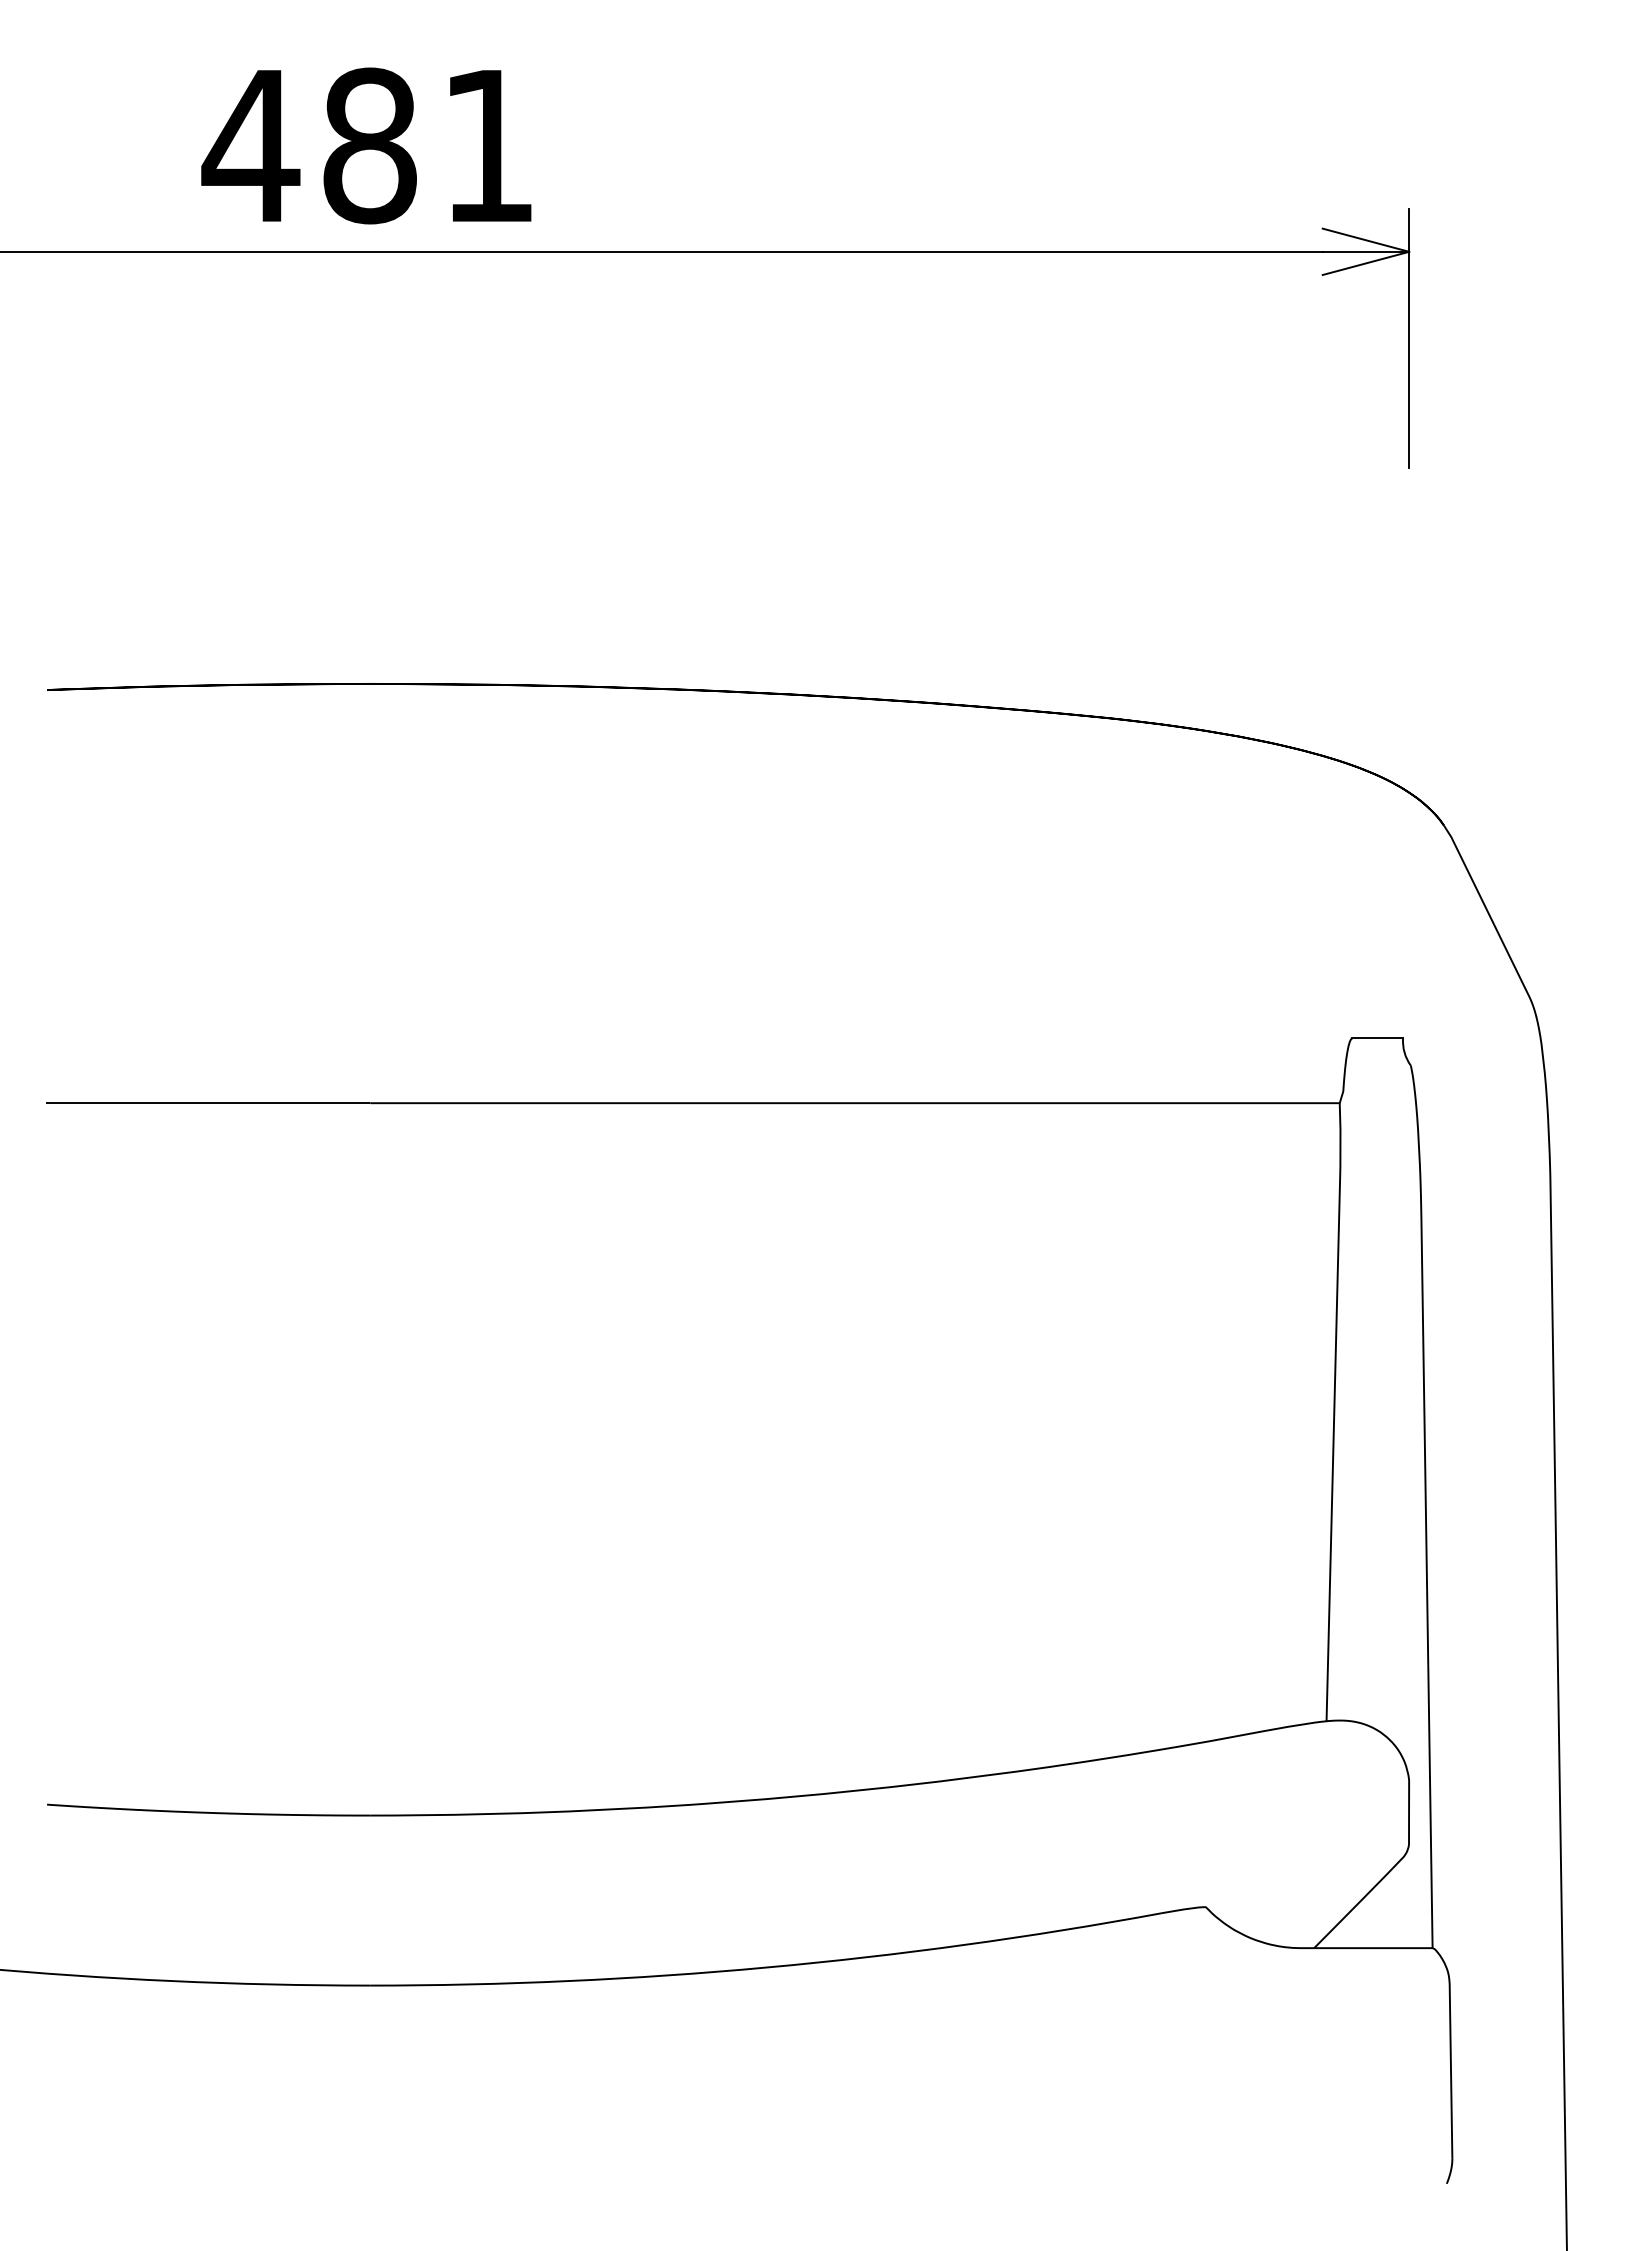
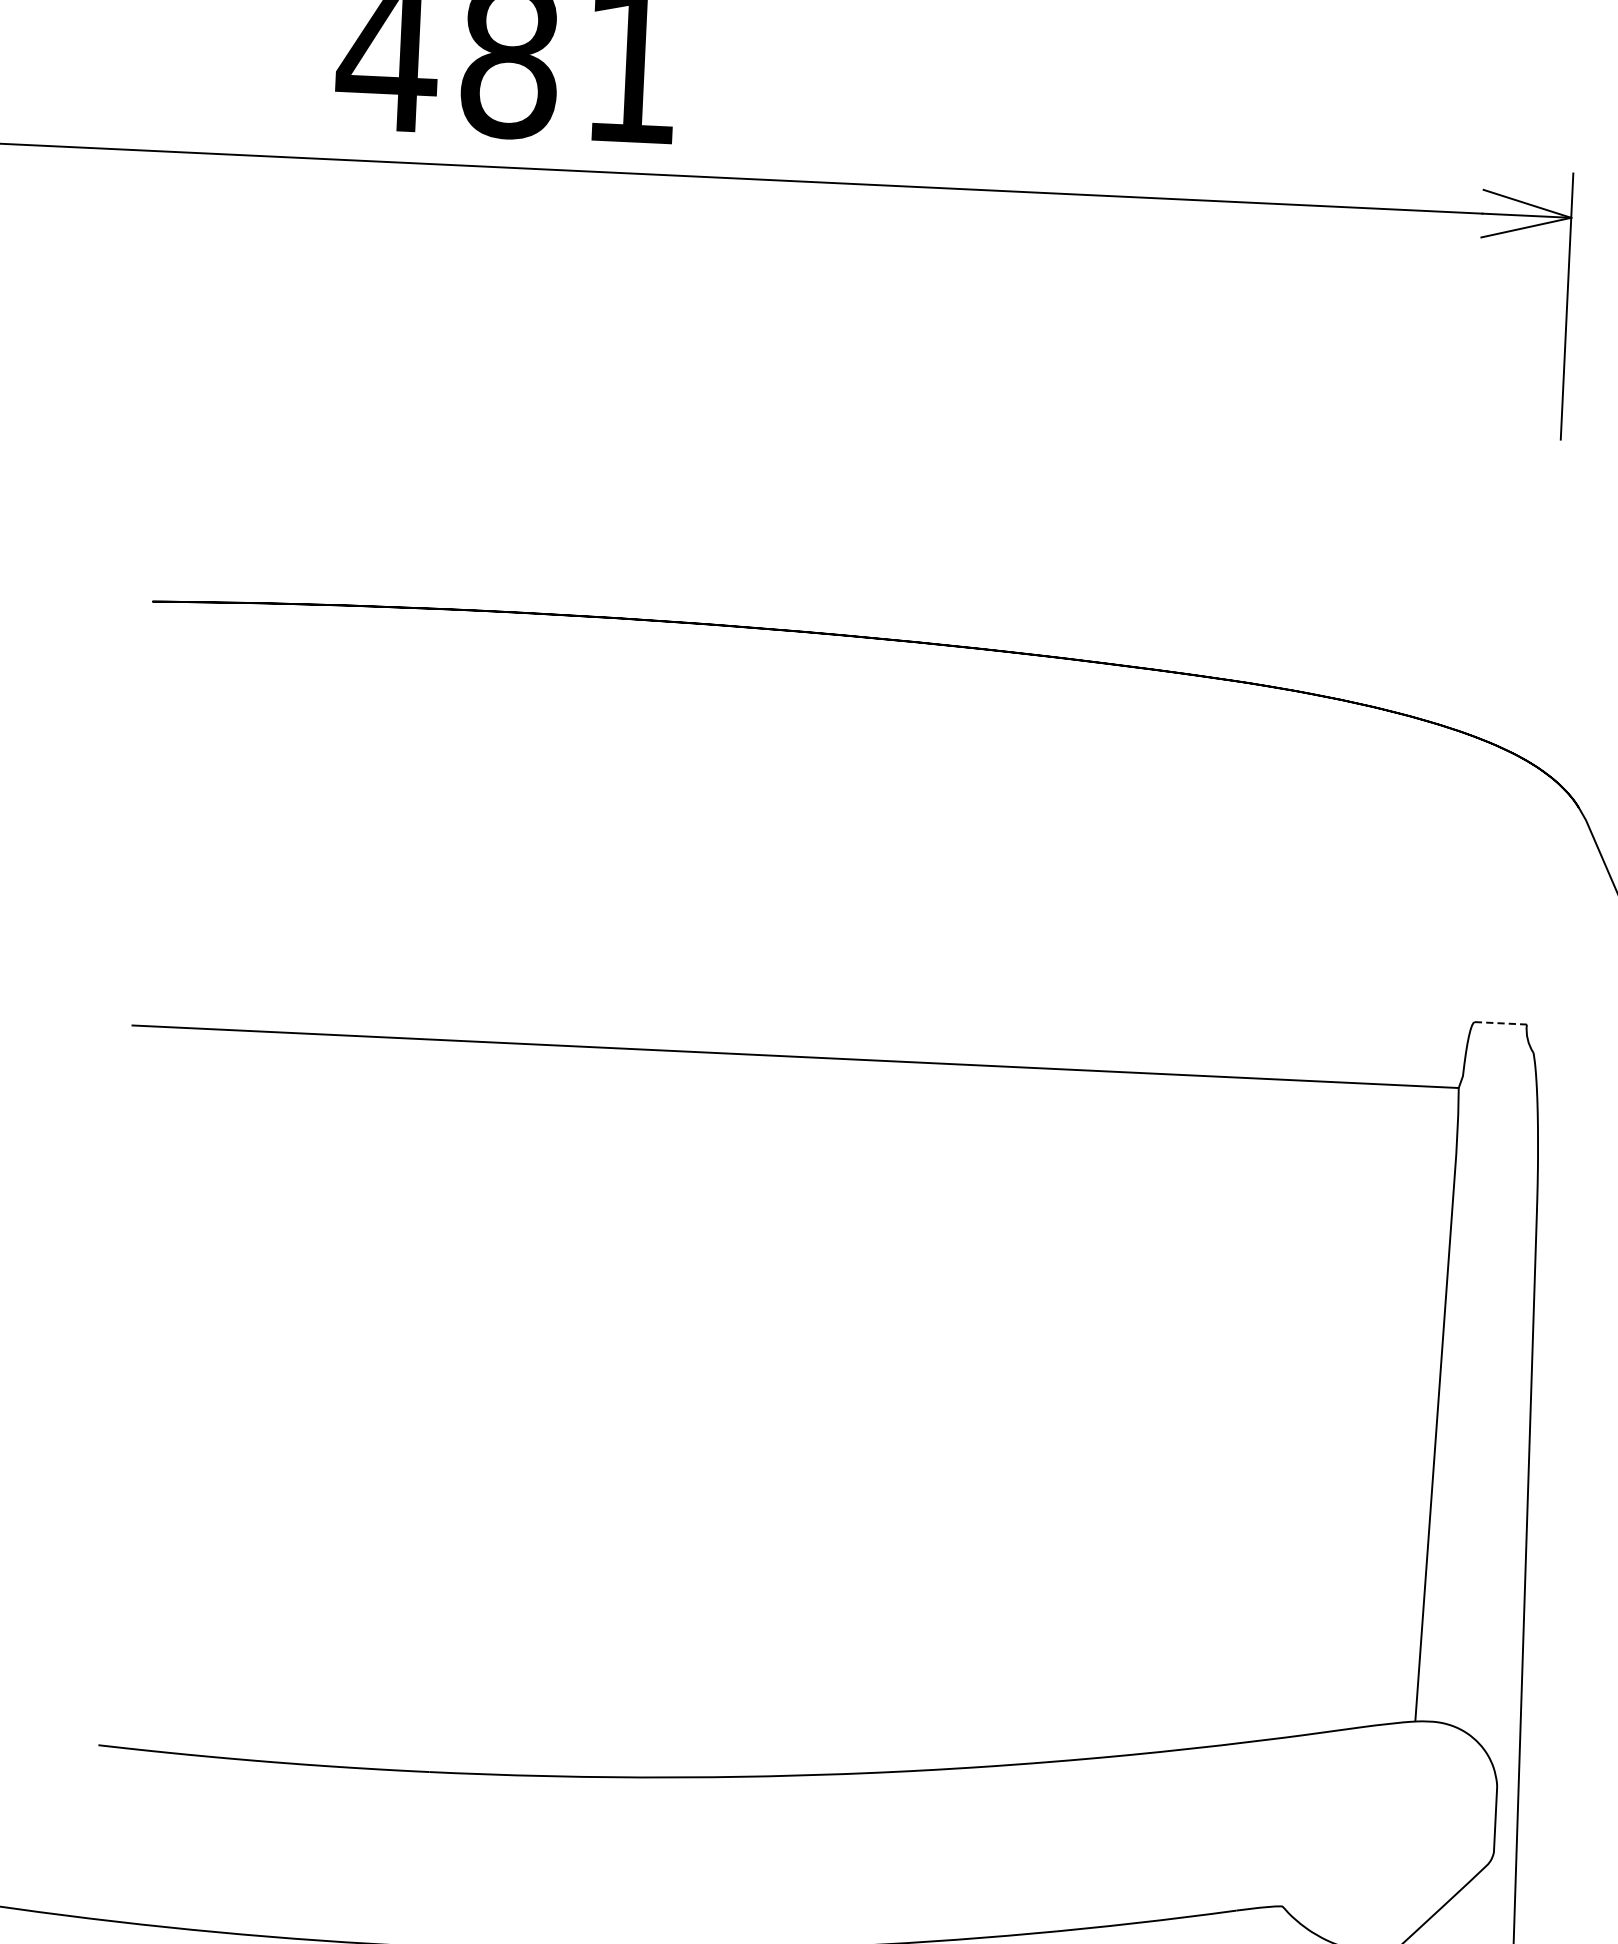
line: (1378, 1038) -> (1501, 1023), solid -> dashed

